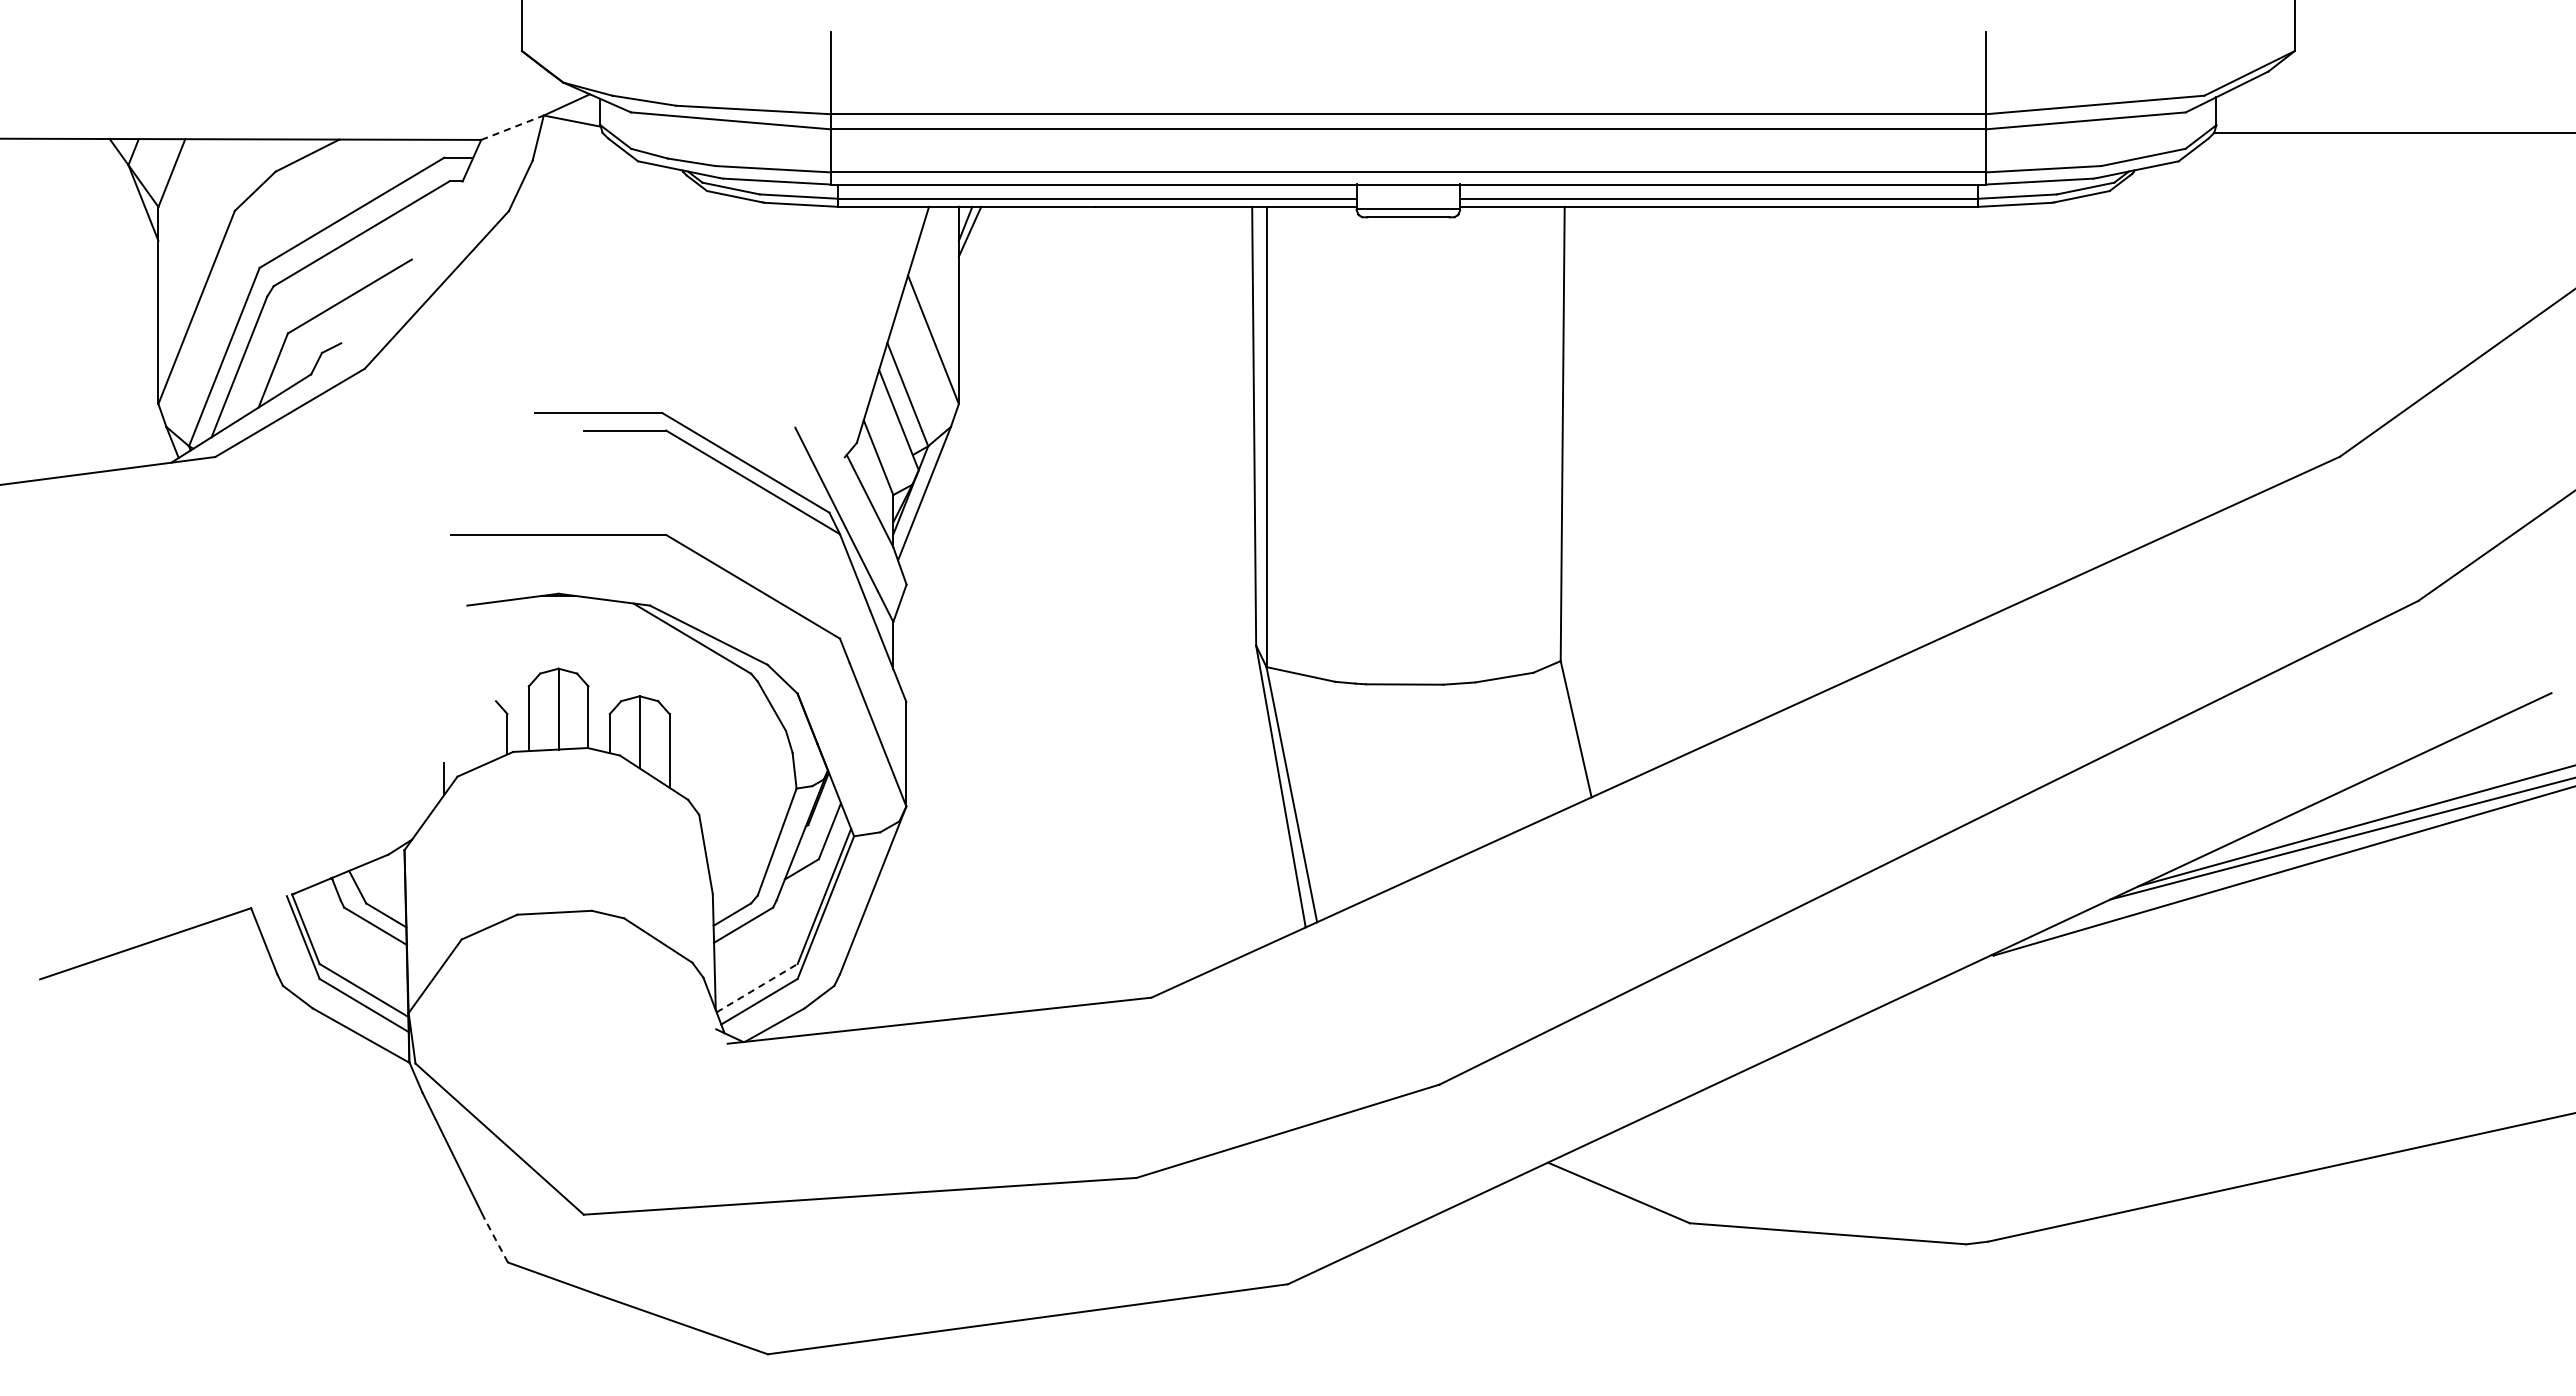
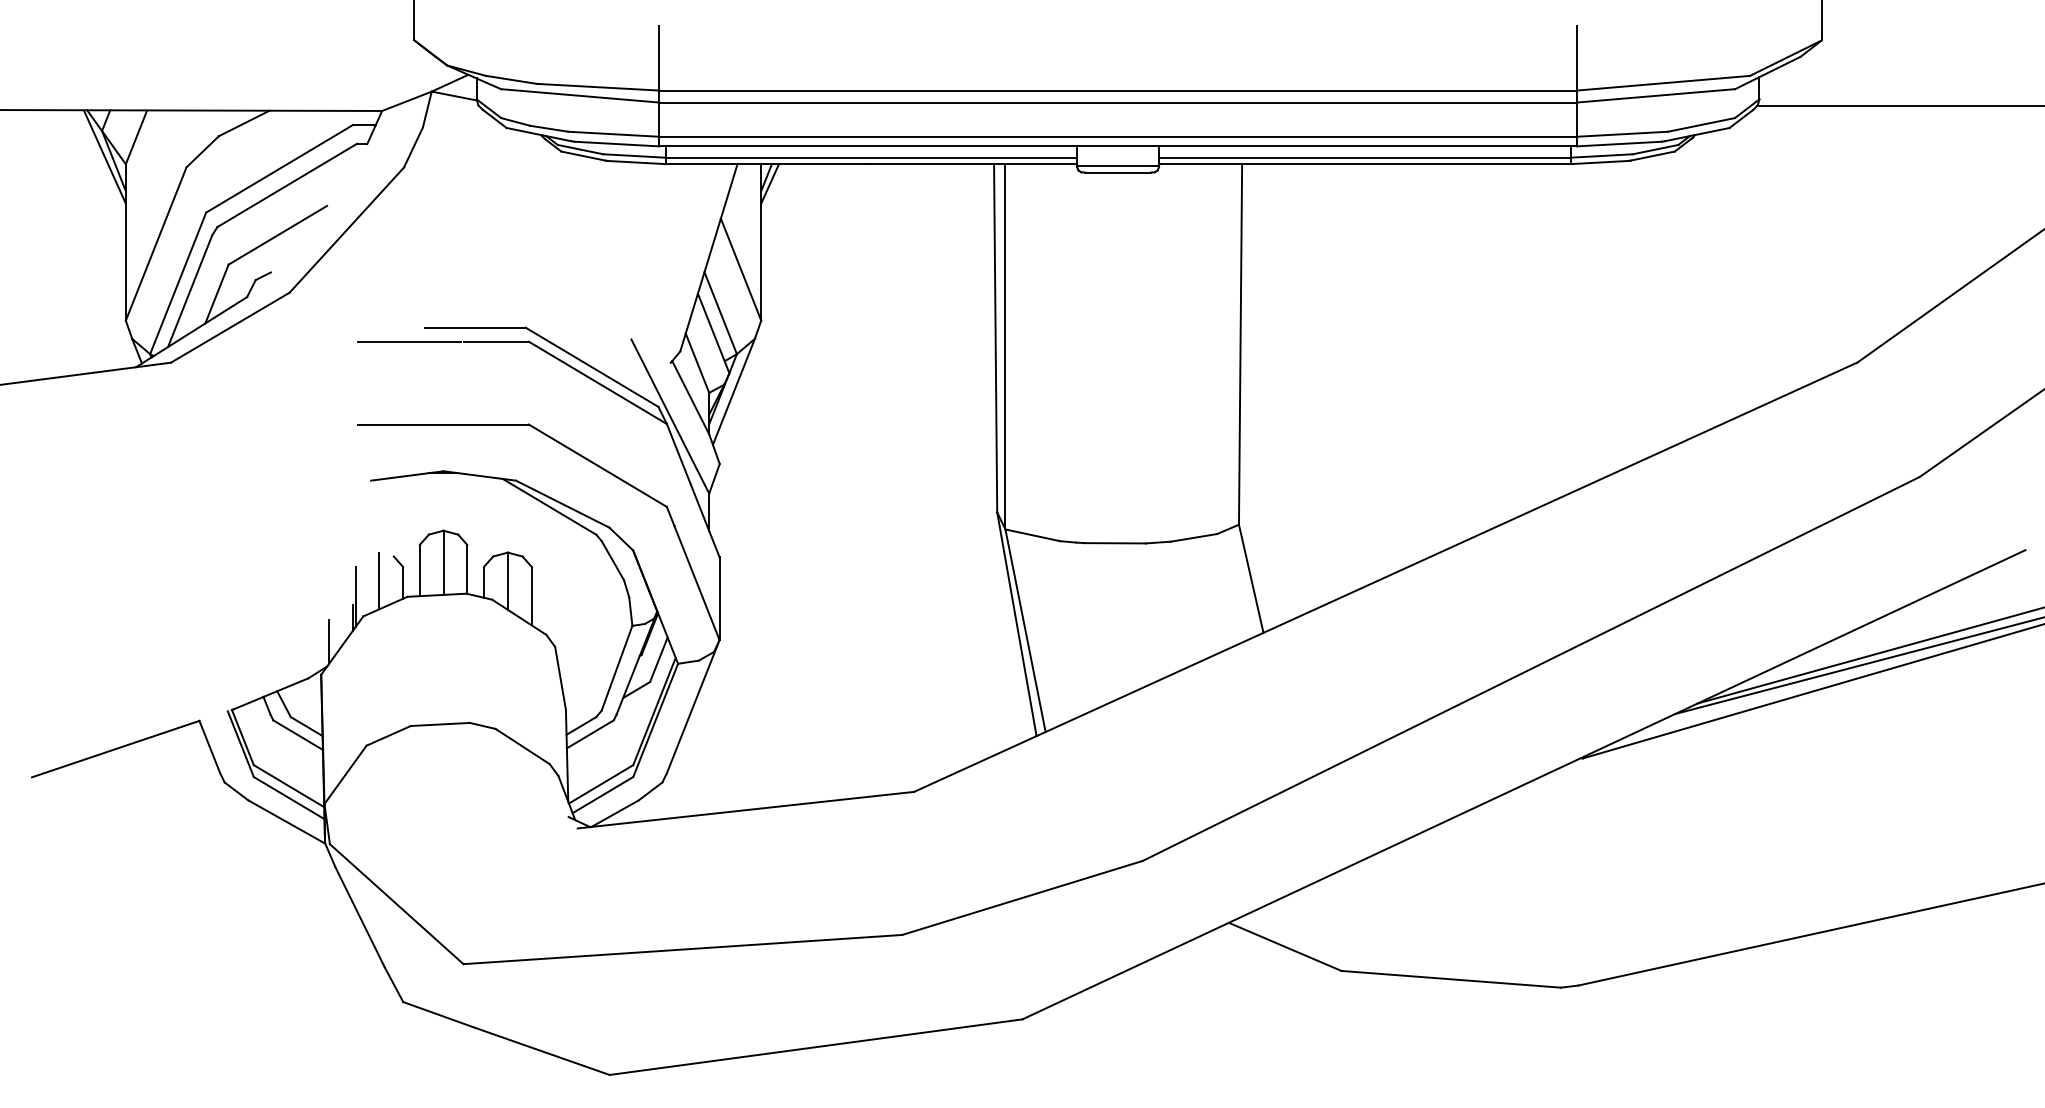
line: (512, 127) -> (406, 101), dashed -> solid
line: (131, 197) -> (104, 156), added
line: (516, 430) -> (410, 341), added
line: (477, 731) -> (379, 580), added
line: (447, 752) -> (355, 597), added
line: (414, 808) -> (329, 641), added
line: (757, 987) -> (601, 783), dashed -> solid
line: (496, 1240) -> (394, 984), dashed -> solid

